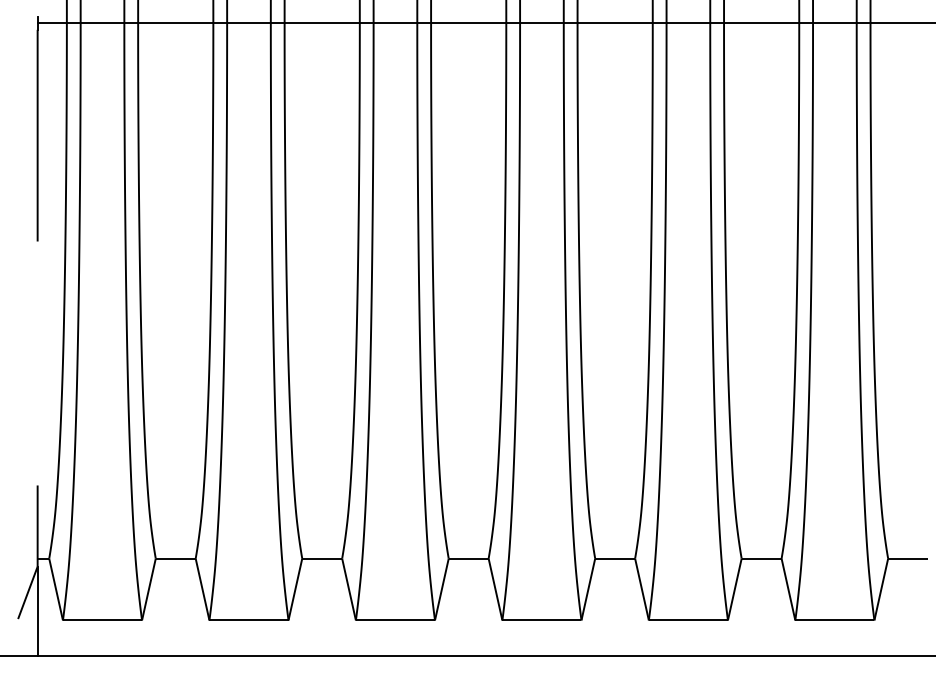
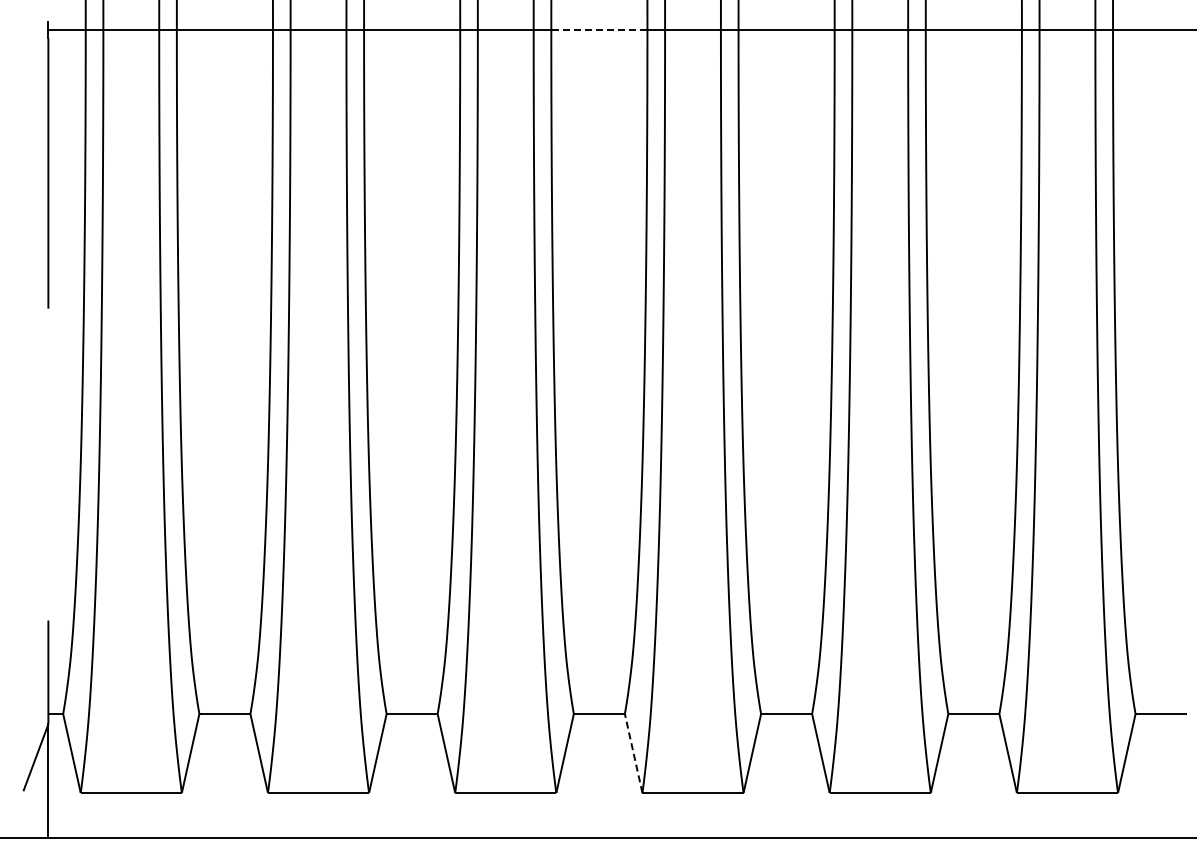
line: (468, 23) -> (598, 29), solid -> dashed
line: (495, 589) -> (633, 753), solid -> dashed

